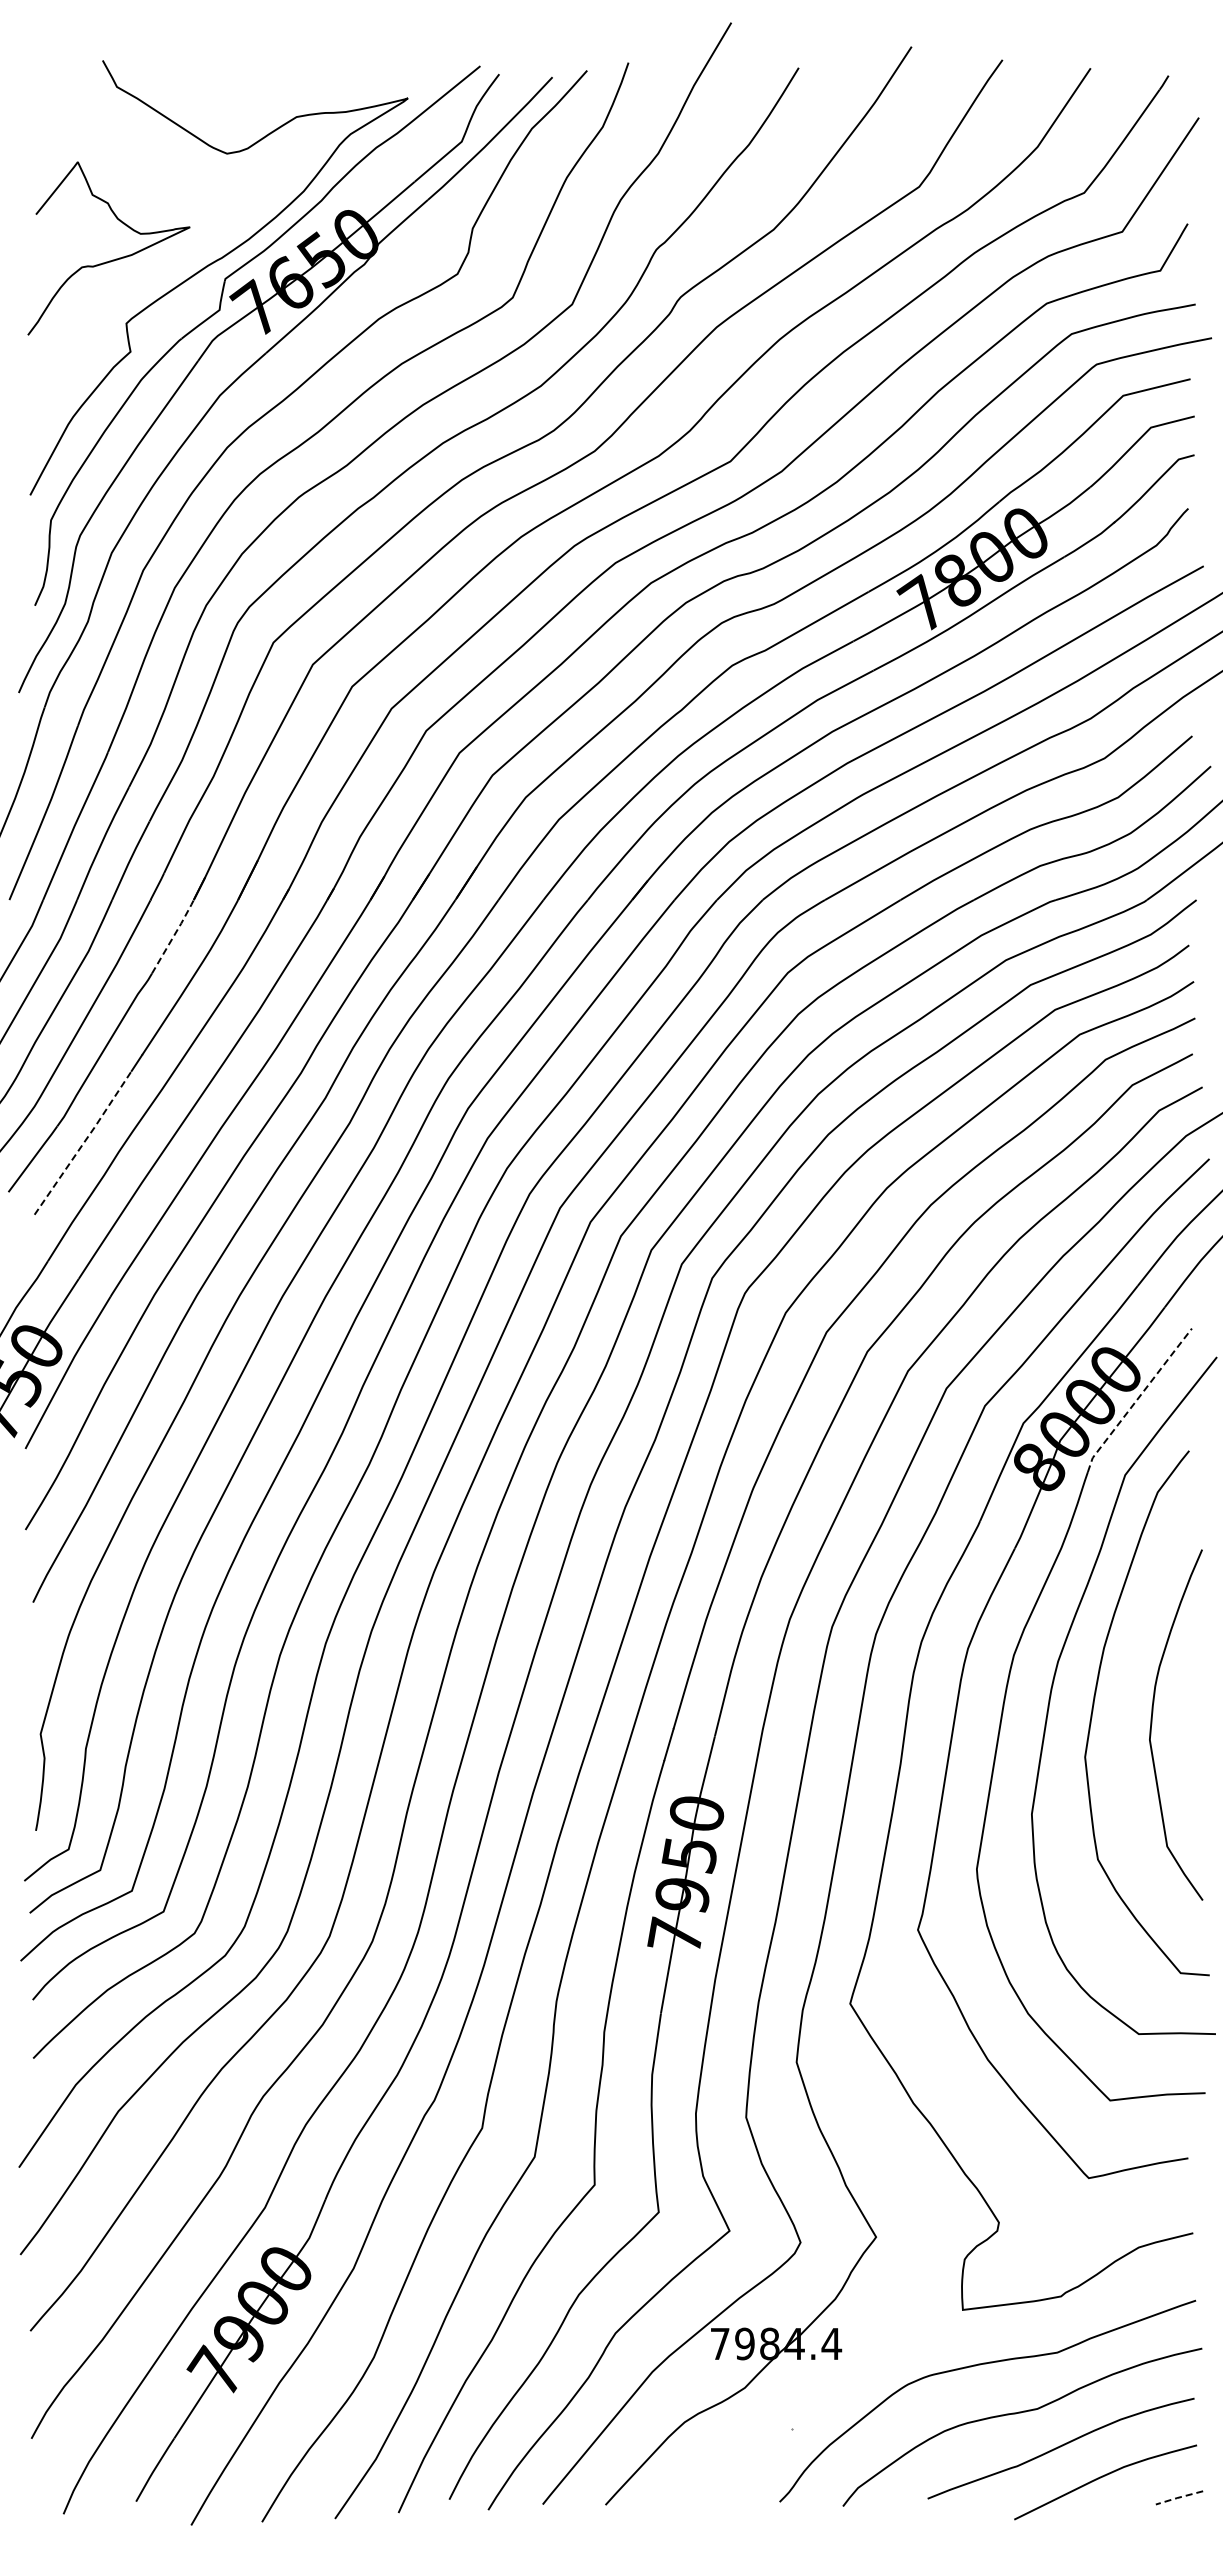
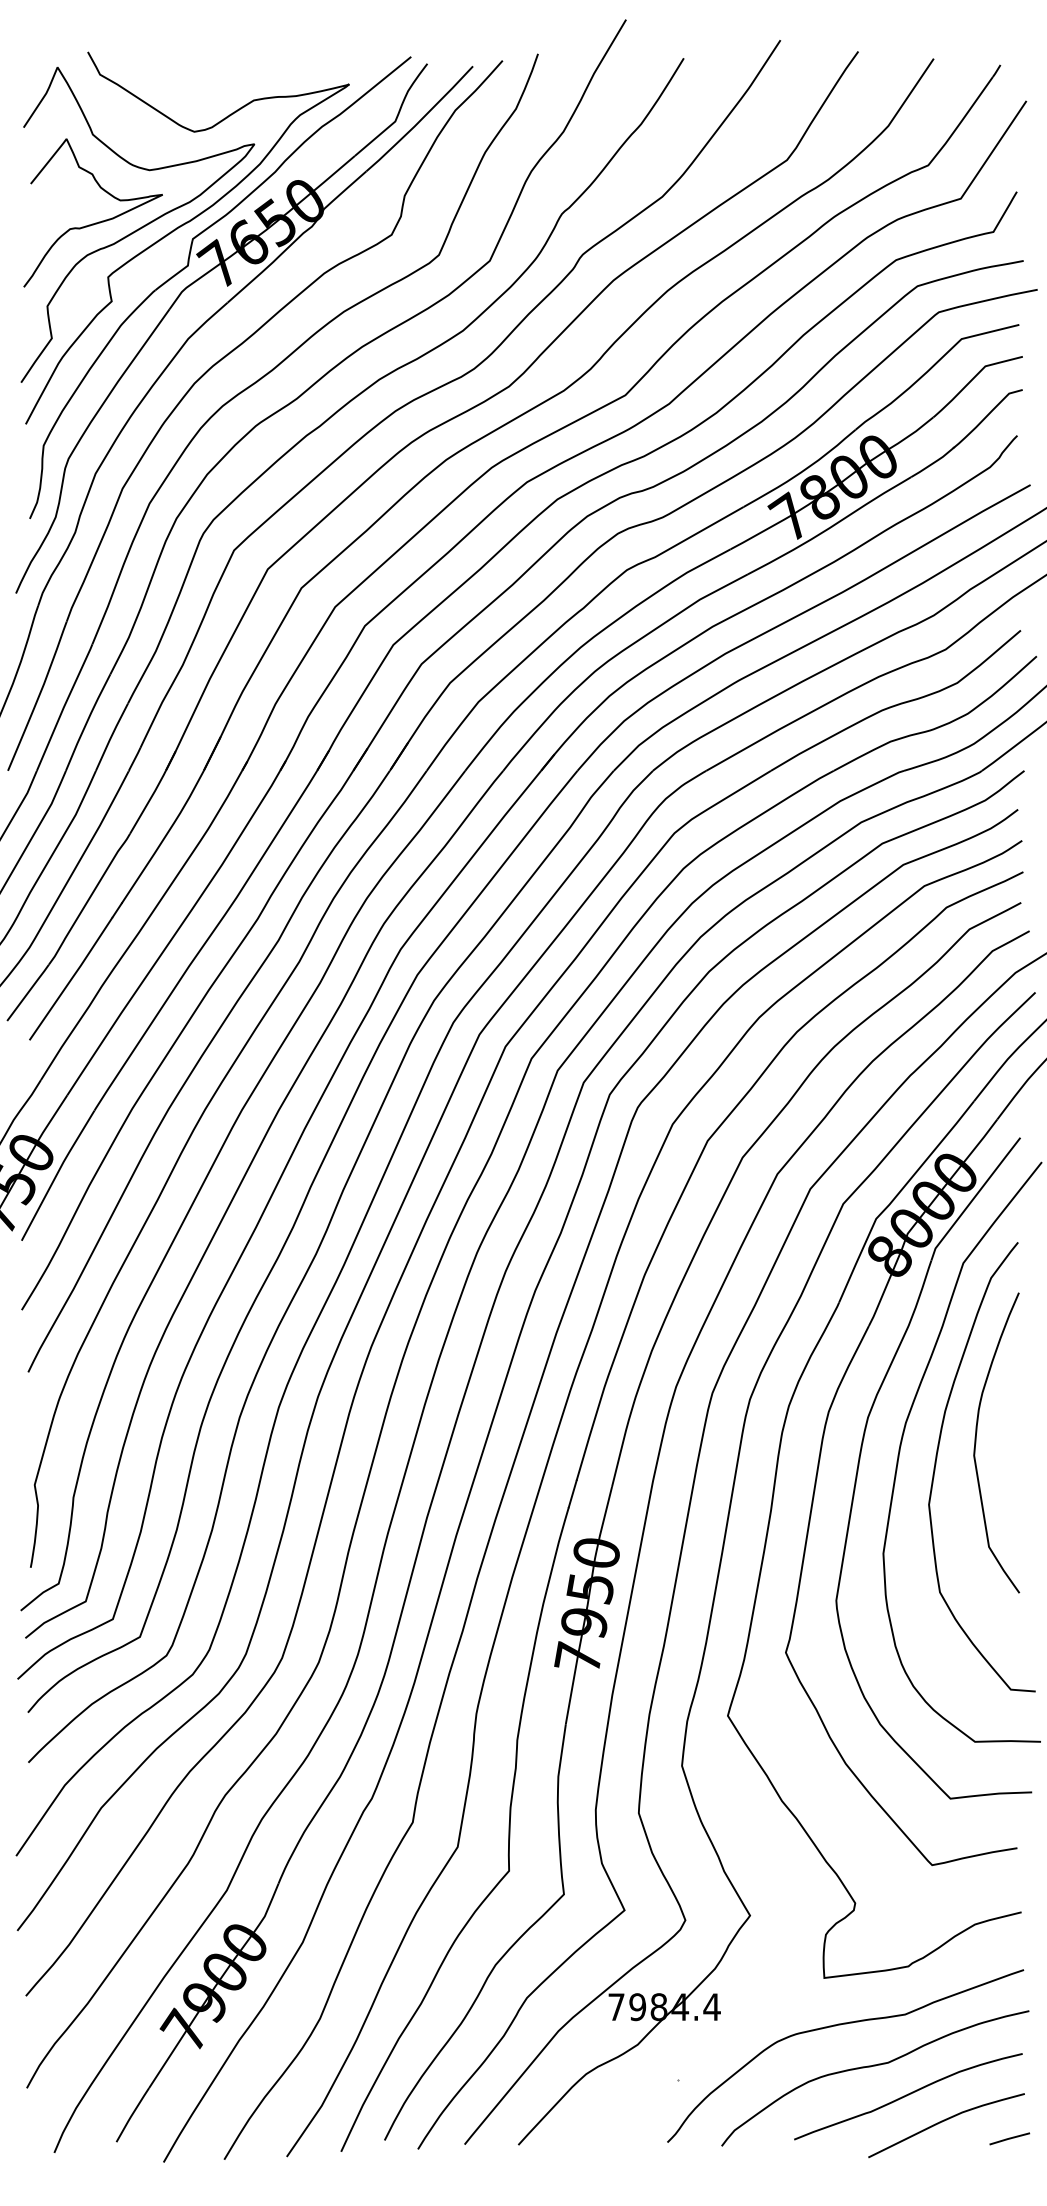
curve: (163, 265) -> (139, 227), added
line: (174, 935) -> (149, 801), dashed -> solid
line: (84, 1142) -> (72, 978), dashed -> solid
line: (1137, 1399) -> (973, 1198), dashed -> solid
curve: (1152, 1724) -> (976, 1442), moved
line: (1178, 2497) -> (1008, 2138), dashed -> solid

